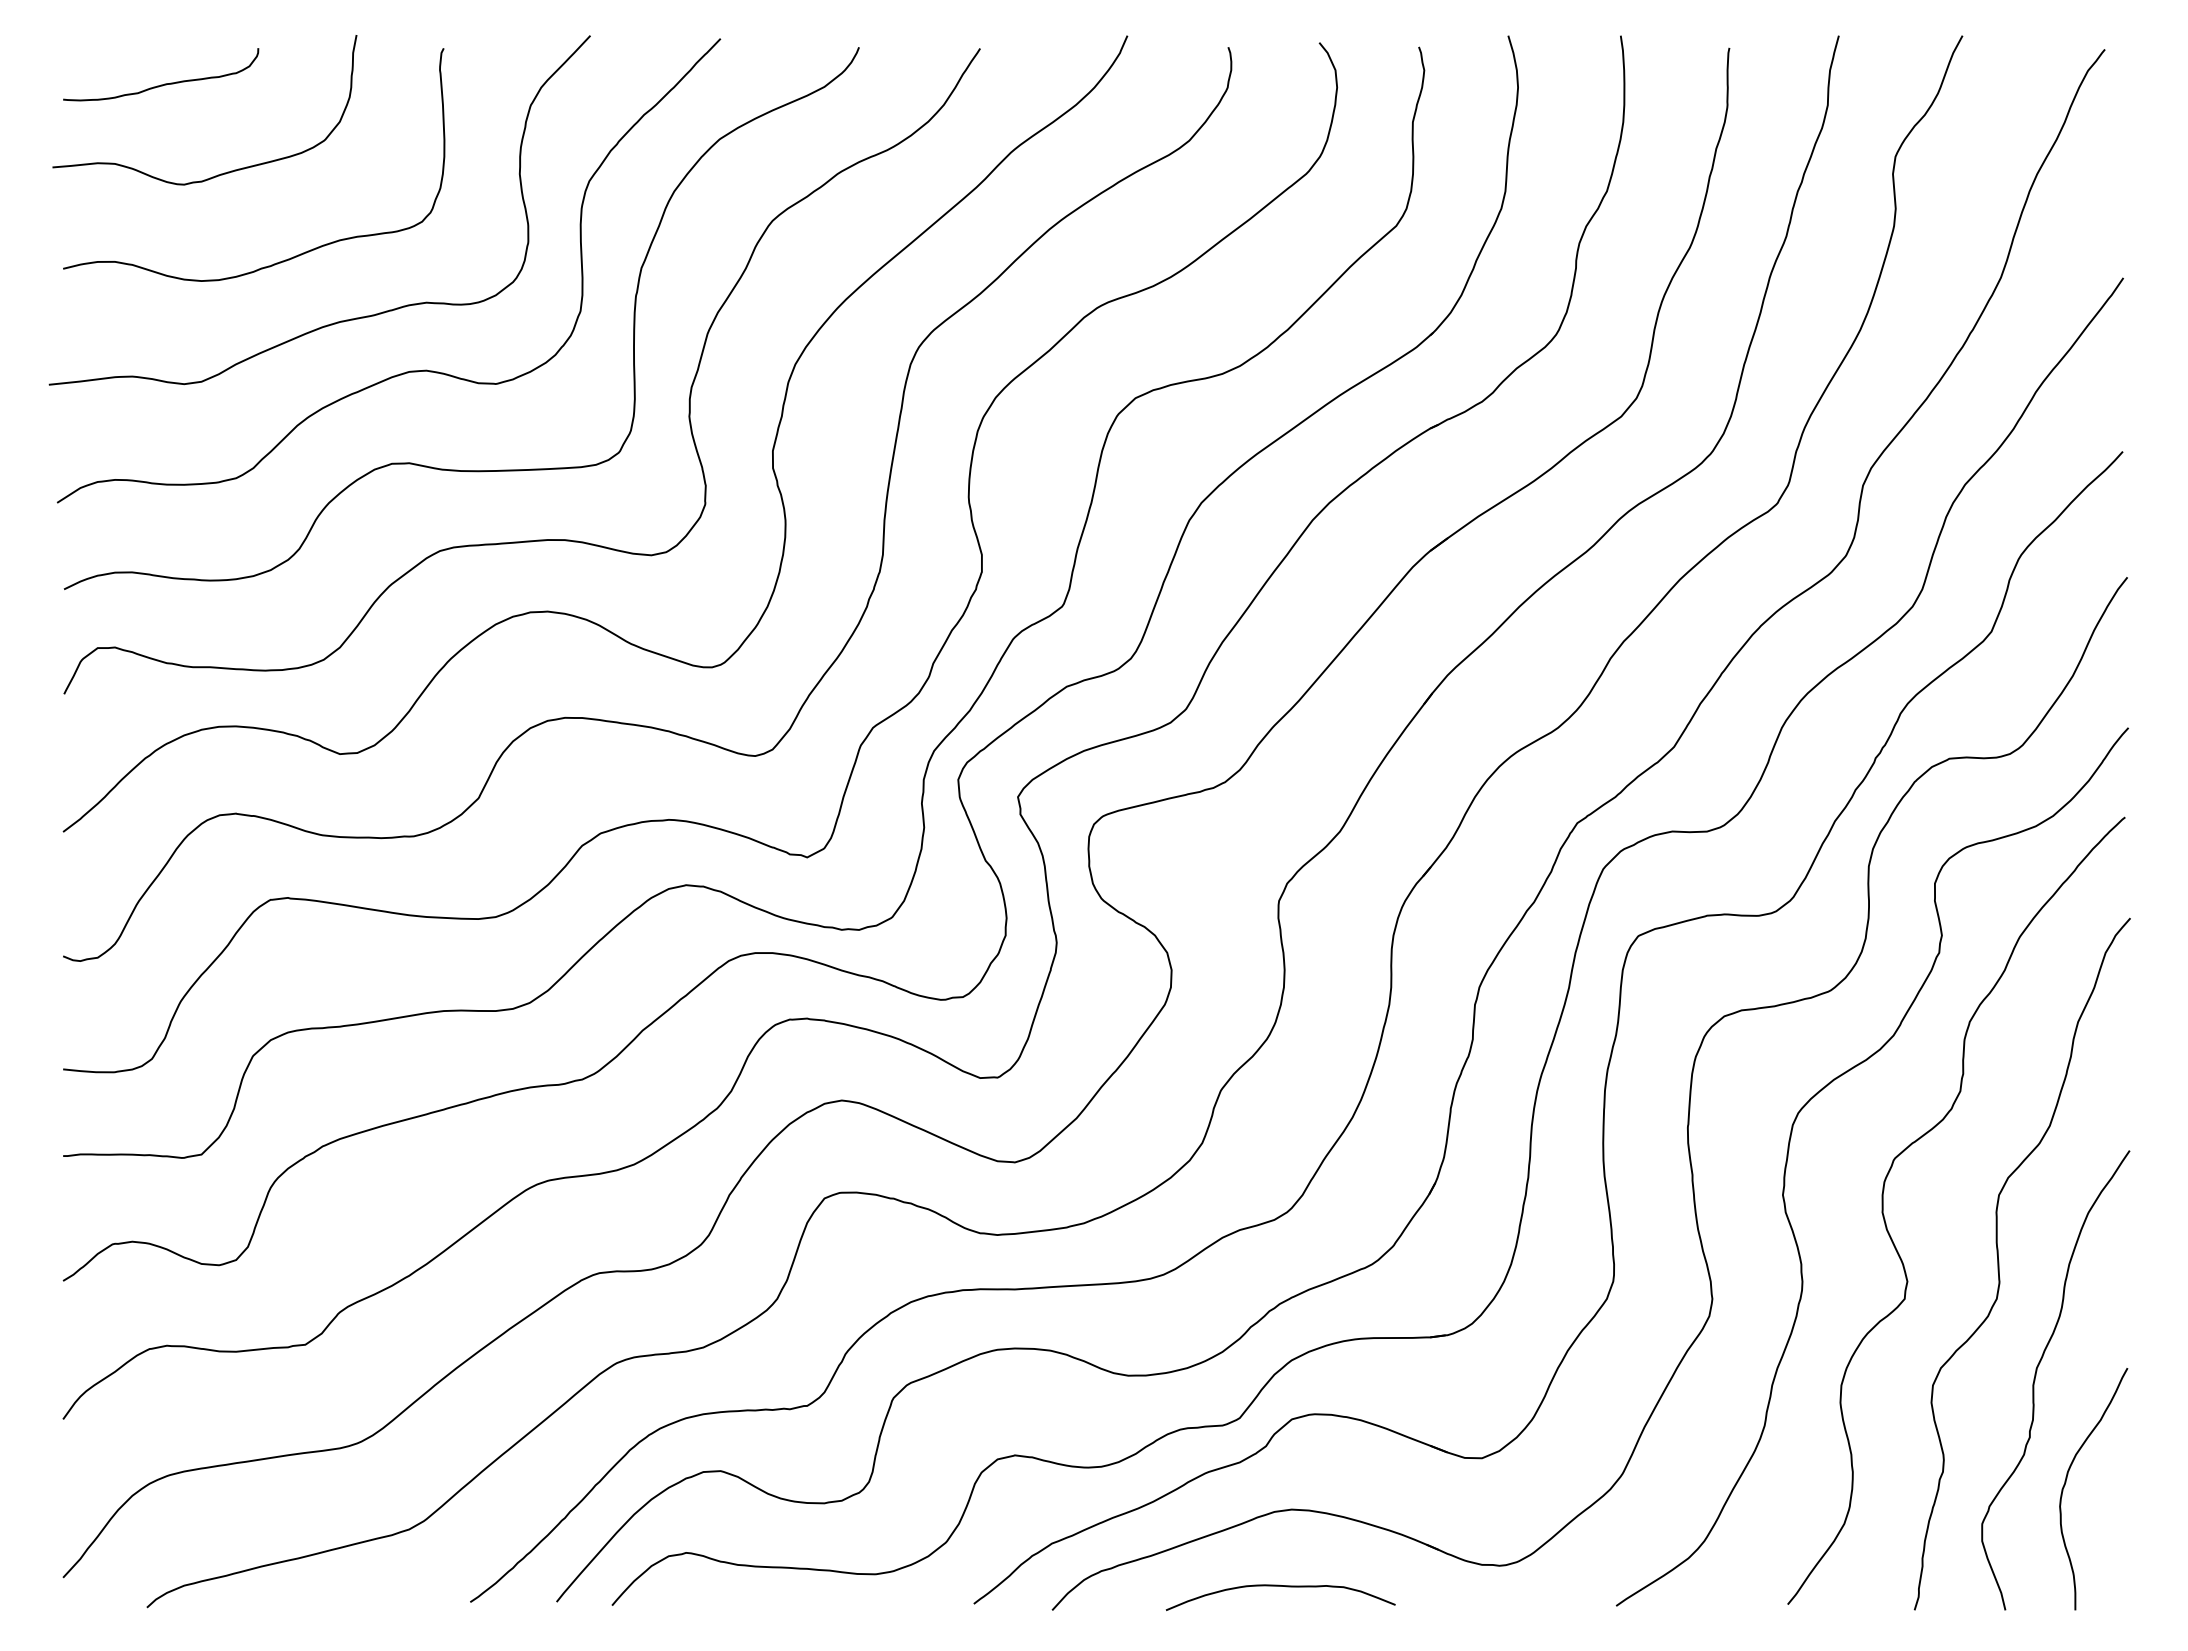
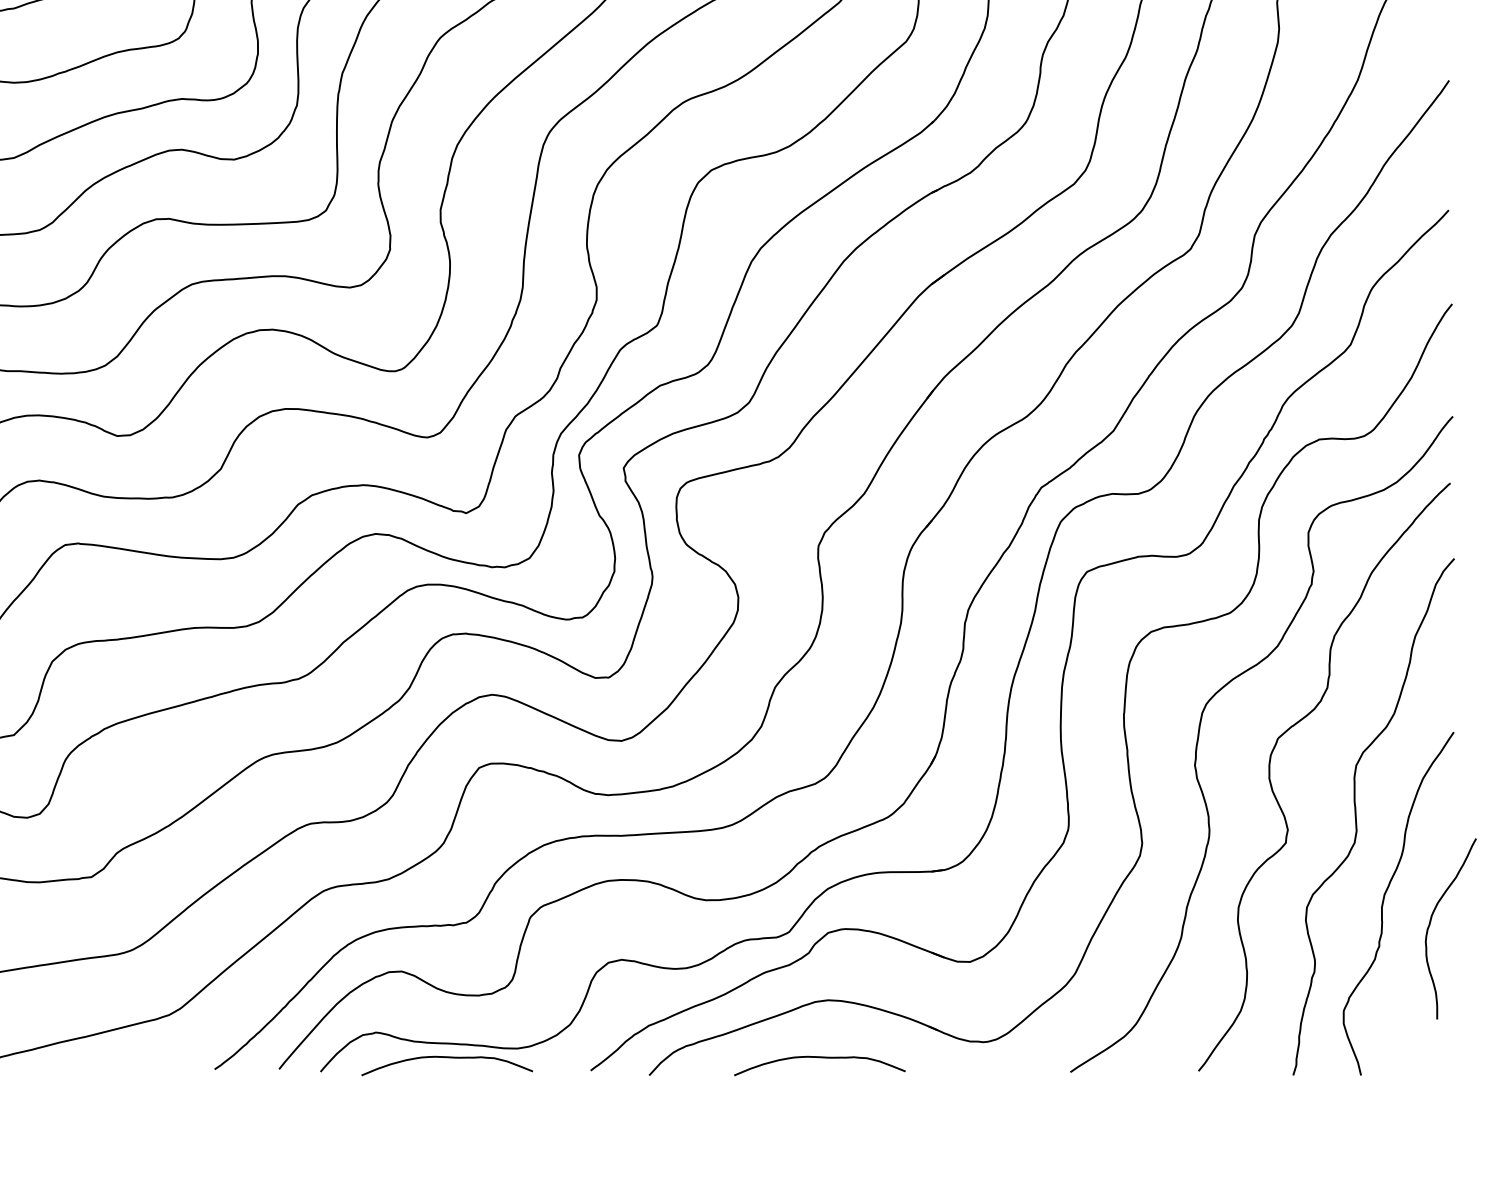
curve: (2066, 1482) -> (1430, 924), moved
curve: (781, 1586) -> (447, 1057), added

